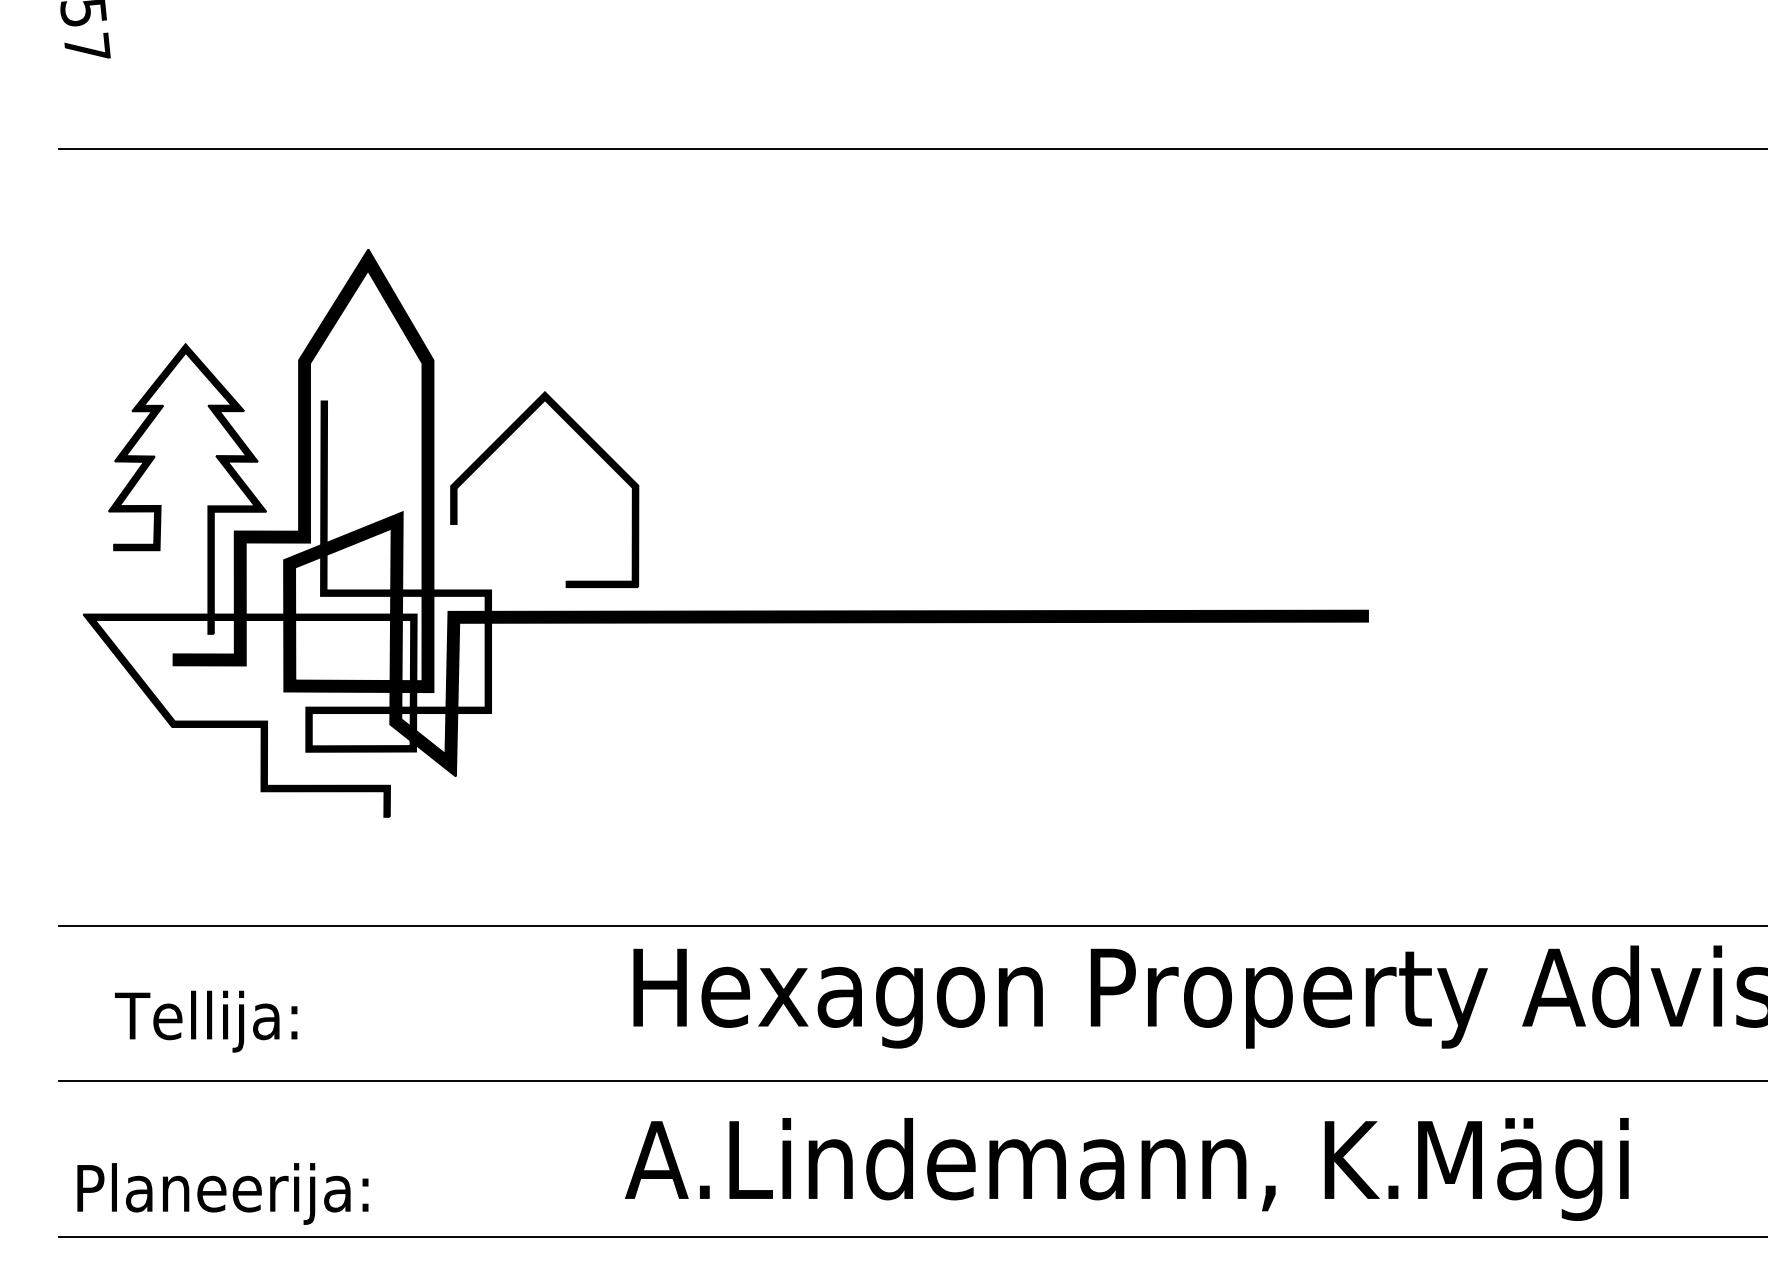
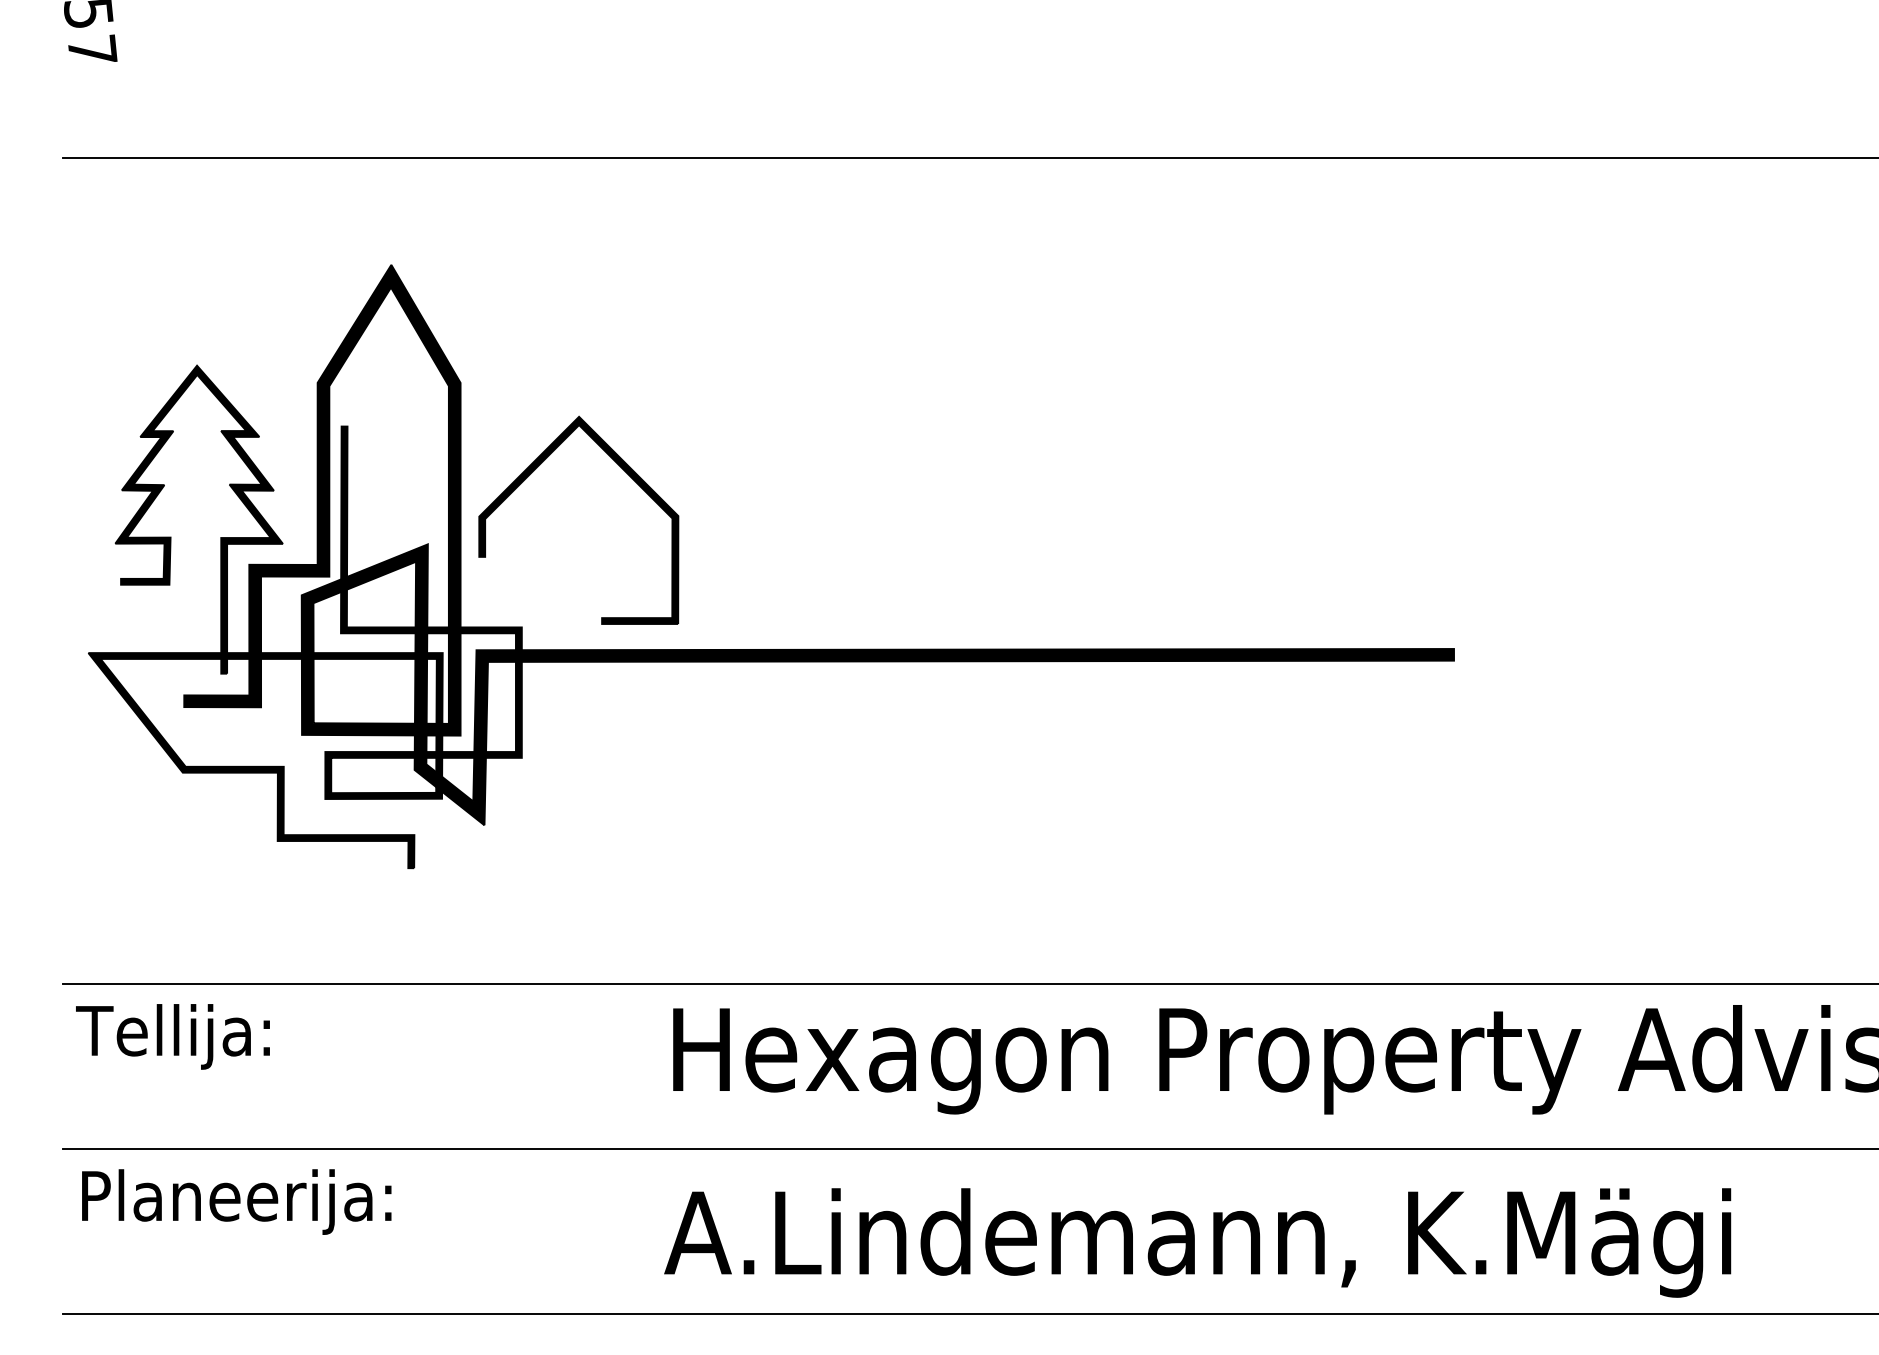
text: (205, 1021) -> (172, 1036), moved
text: (222, 1193) -> (236, 1201), moved

